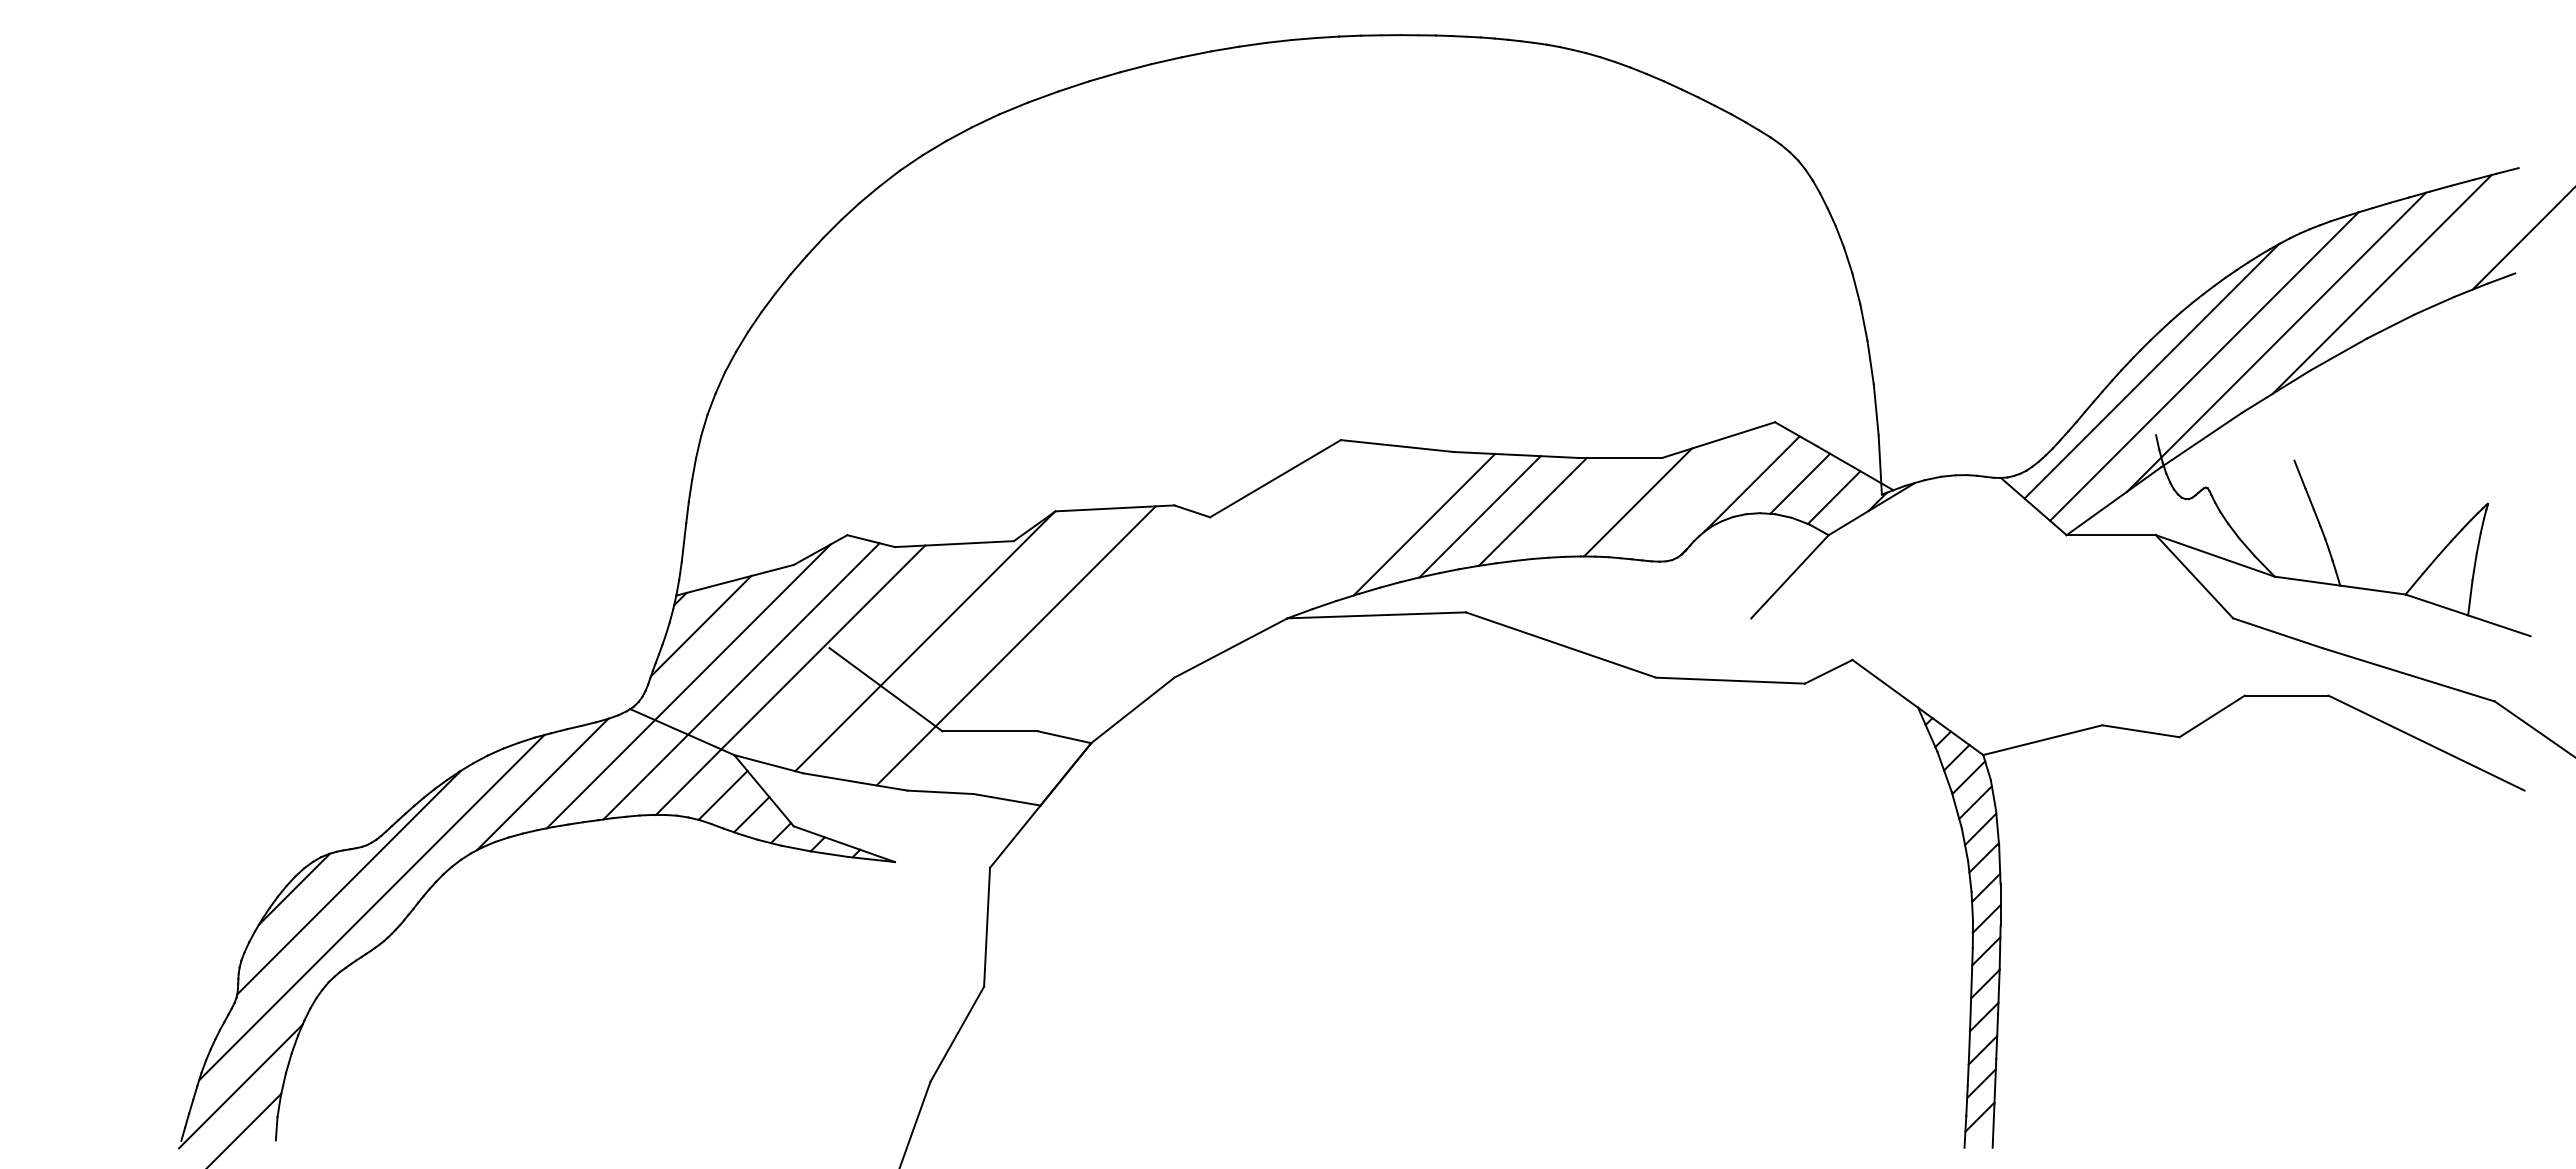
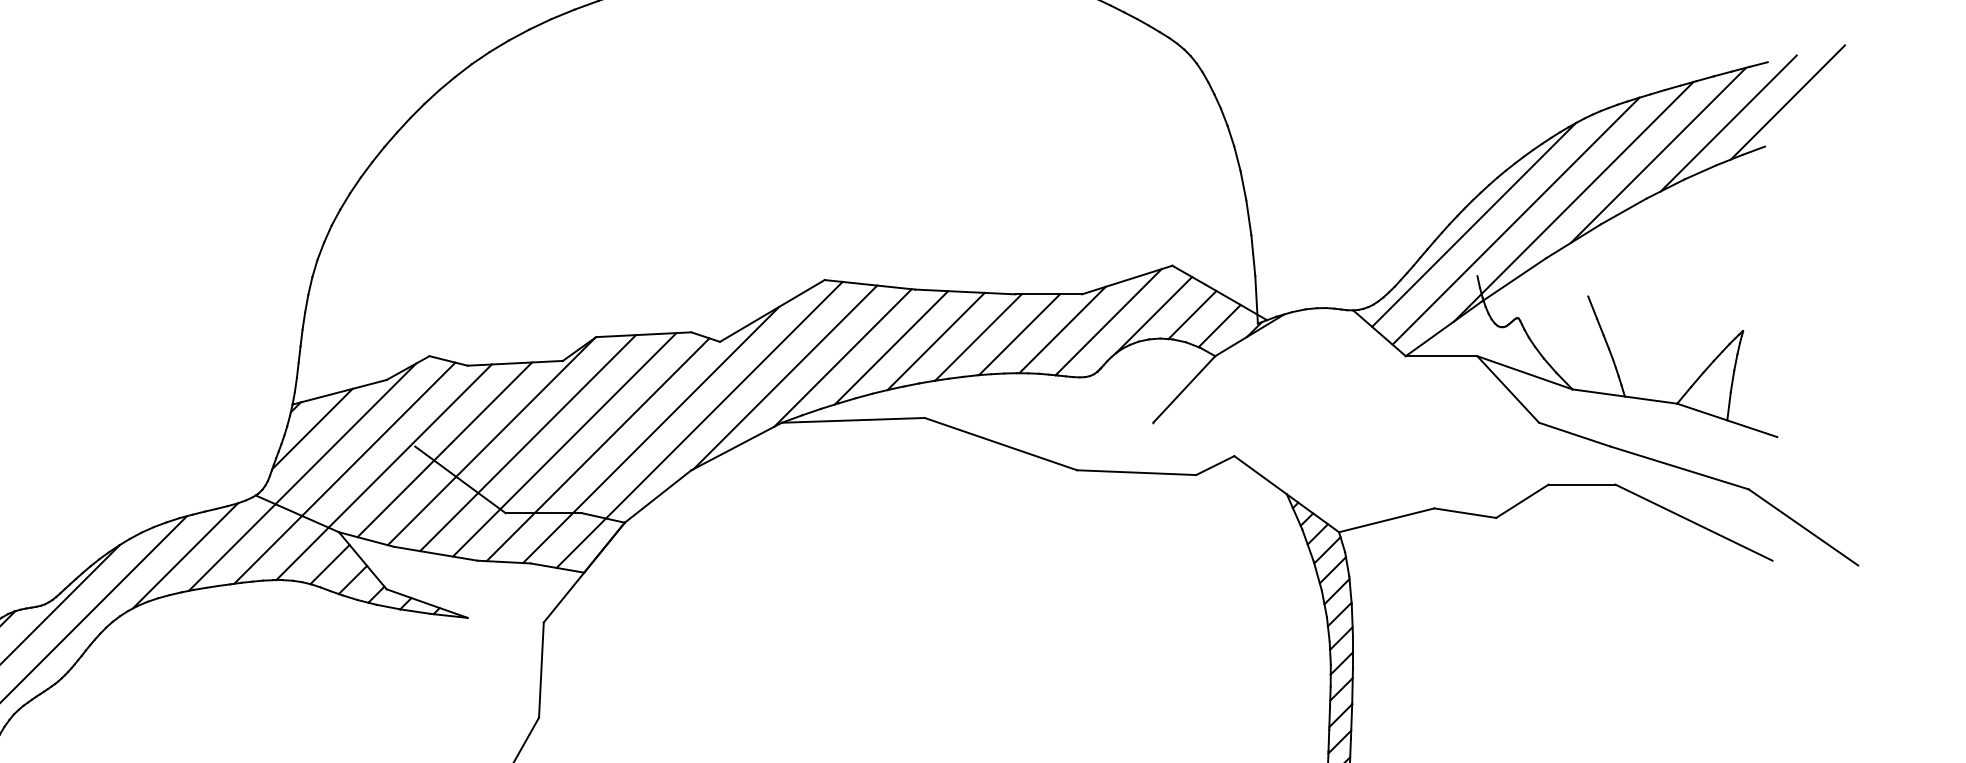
line: (2469, 244) -> (1728, 123), added
line: (1695, 492) -> (1108, 321), added
line: (1583, 507) -> (1018, 334), added
line: (1363, 537) -> (842, 358), added
line: (1291, 561) -> (785, 377), added
line: (1184, 620) -> (699, 424), added
line: (1124, 633) -> (651, 434), added
line: (970, 643) -> (528, 442), added
line: (866, 651) -> (444, 449), added
line: (1057, 651) -> (597, 449), added

